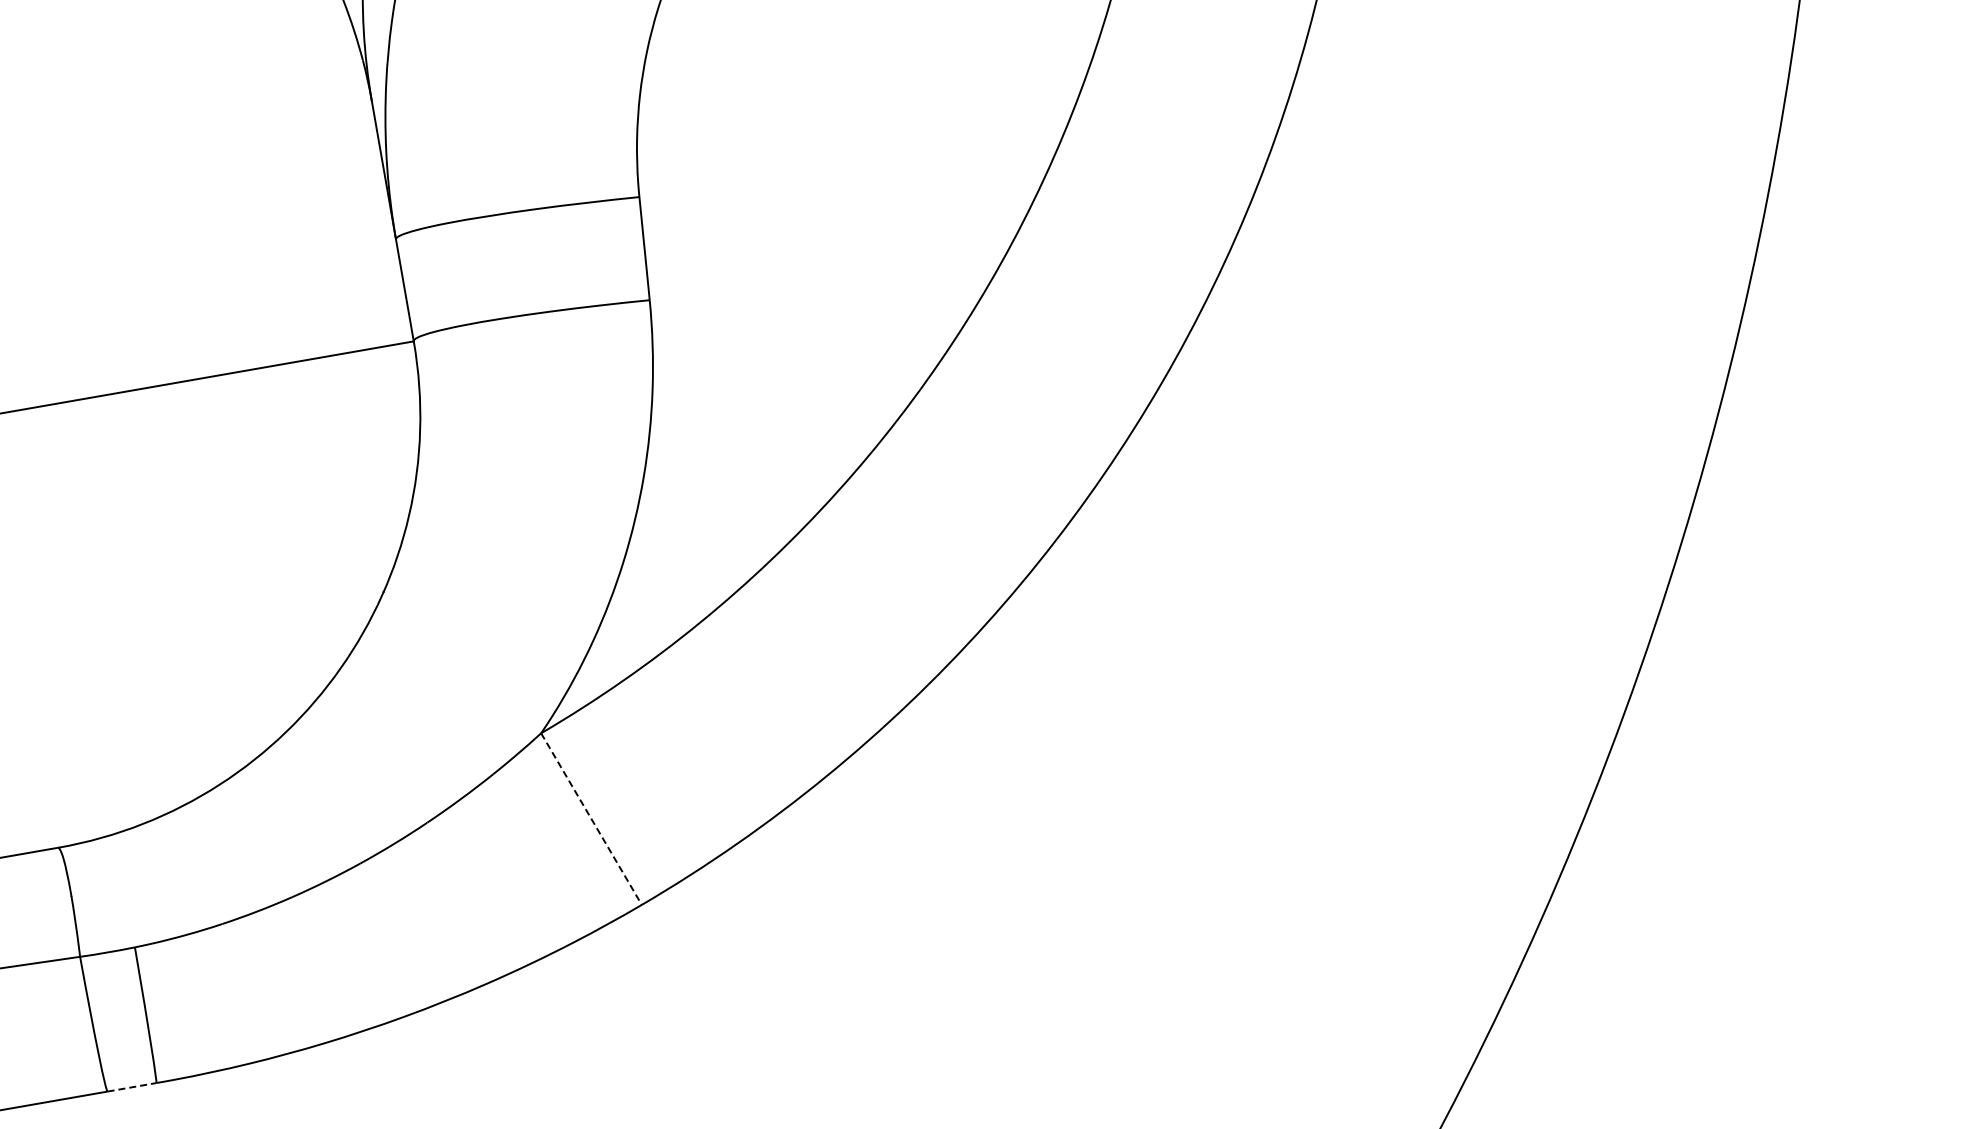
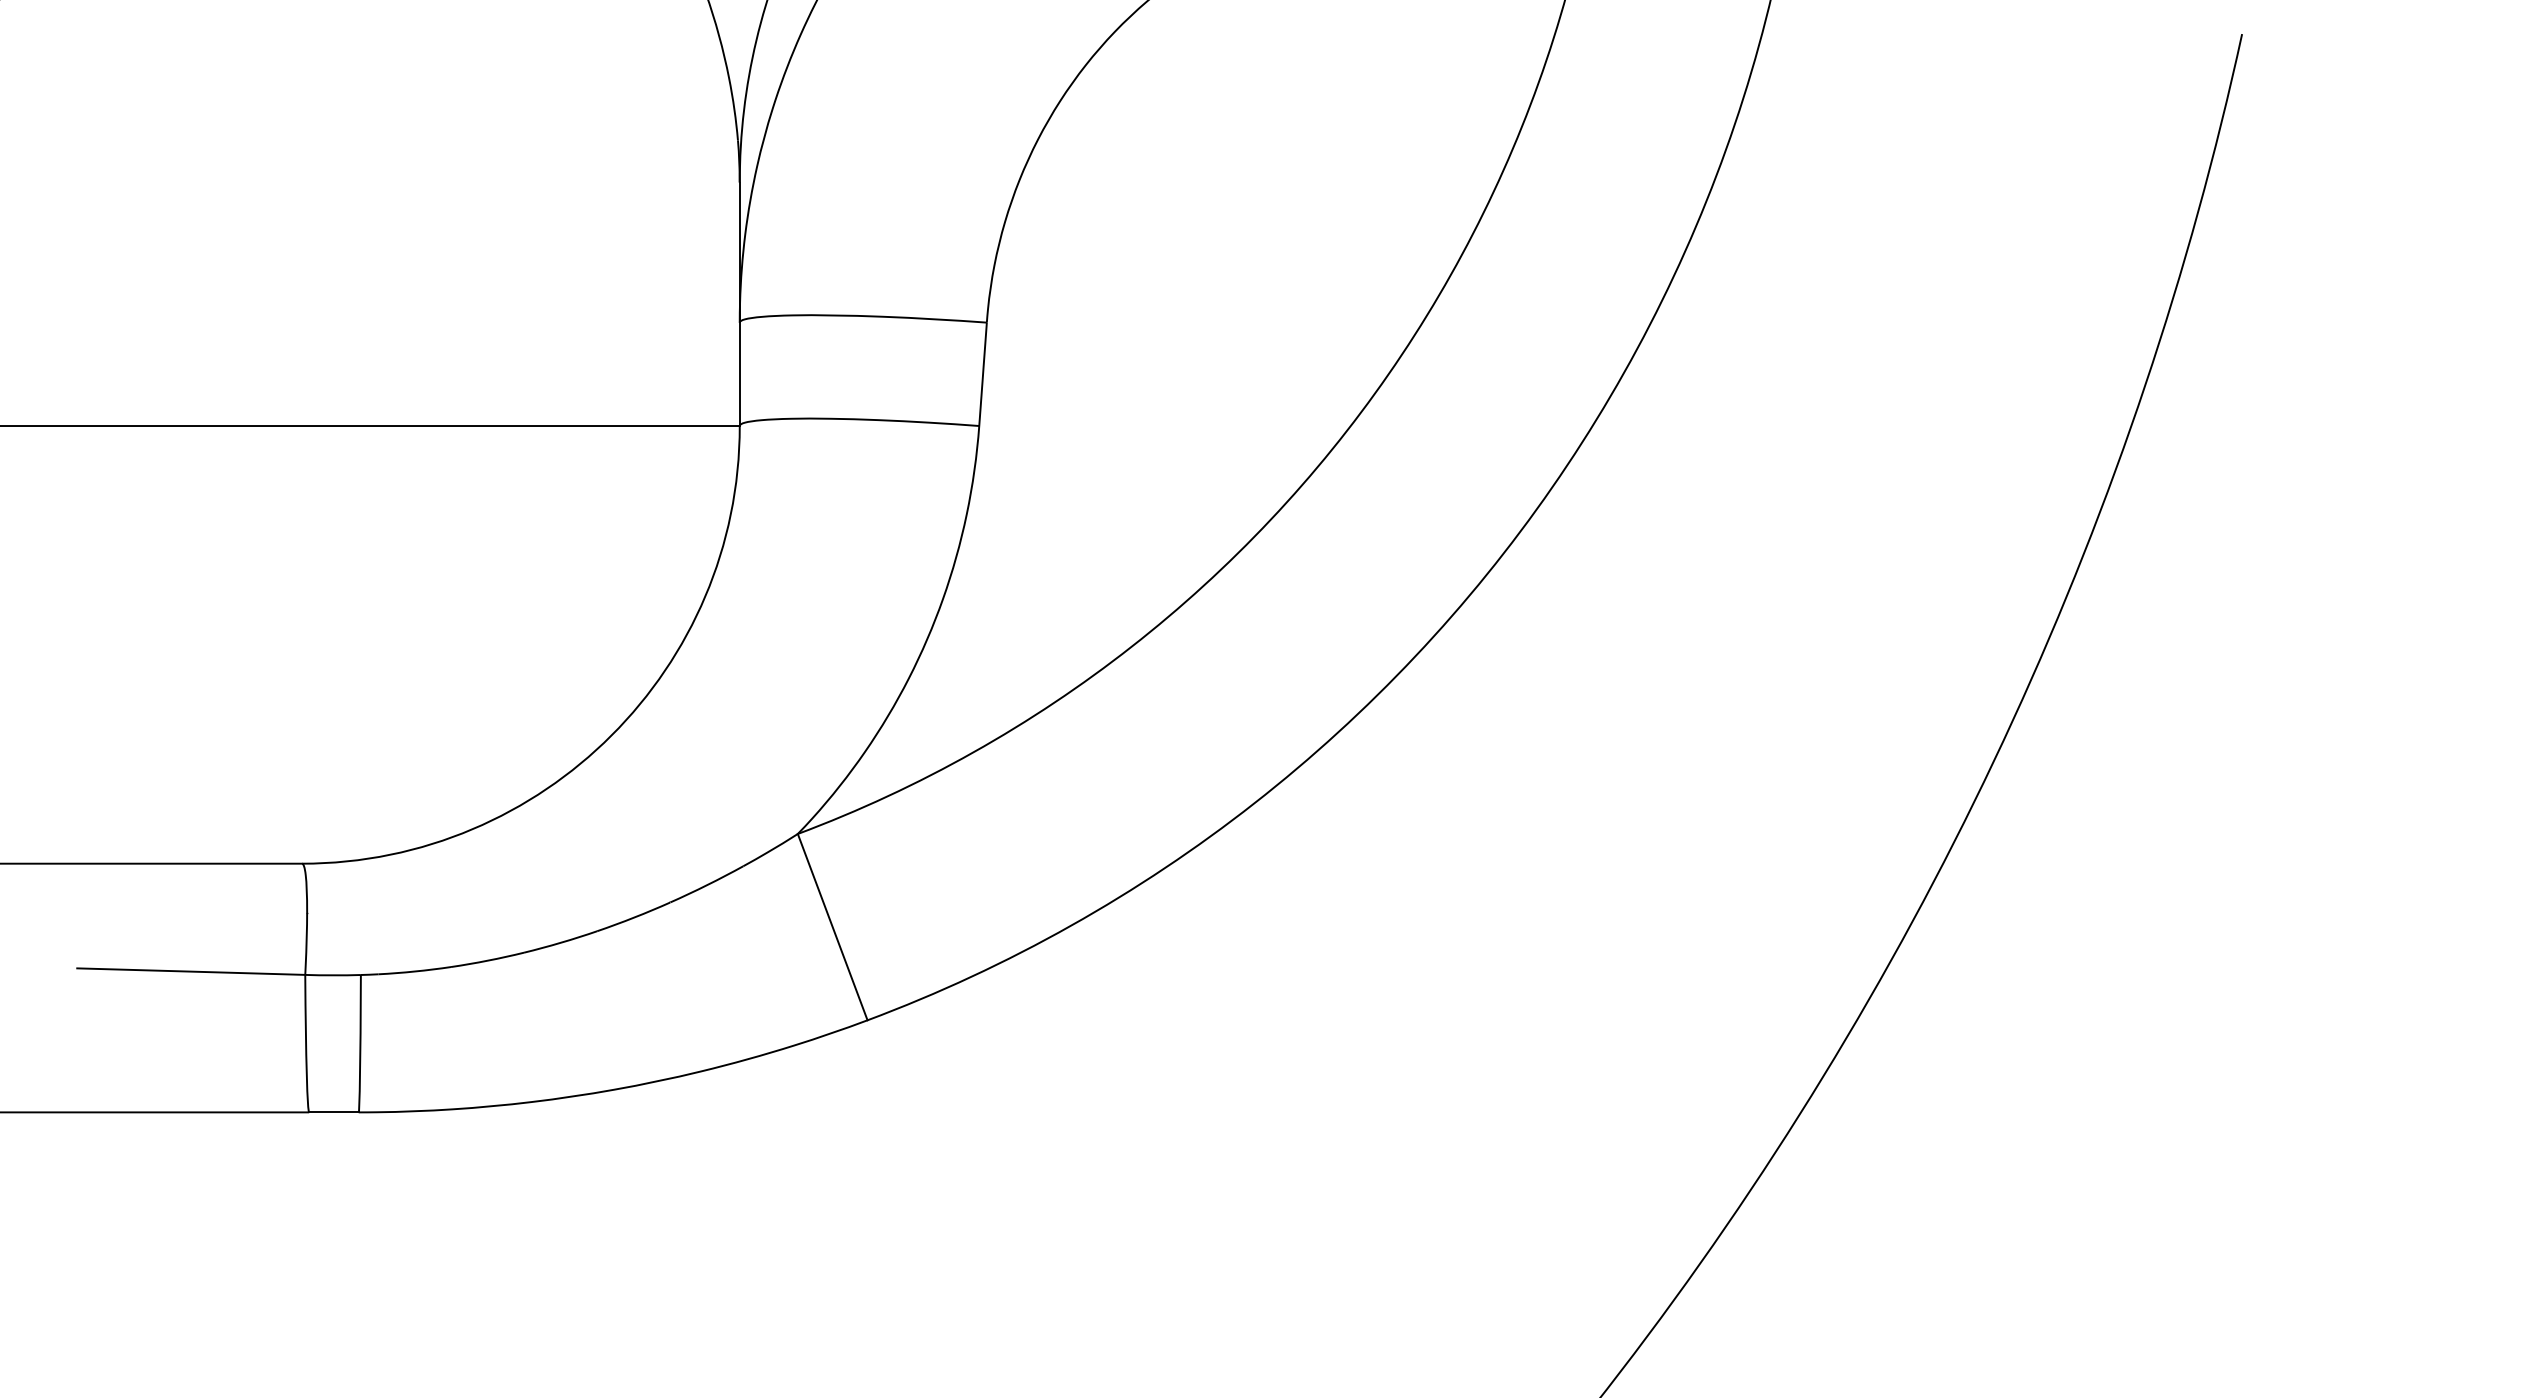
line: (591, 819) -> (832, 927), dashed -> solid
line: (131, 1087) -> (333, 1112), dashed -> solid

